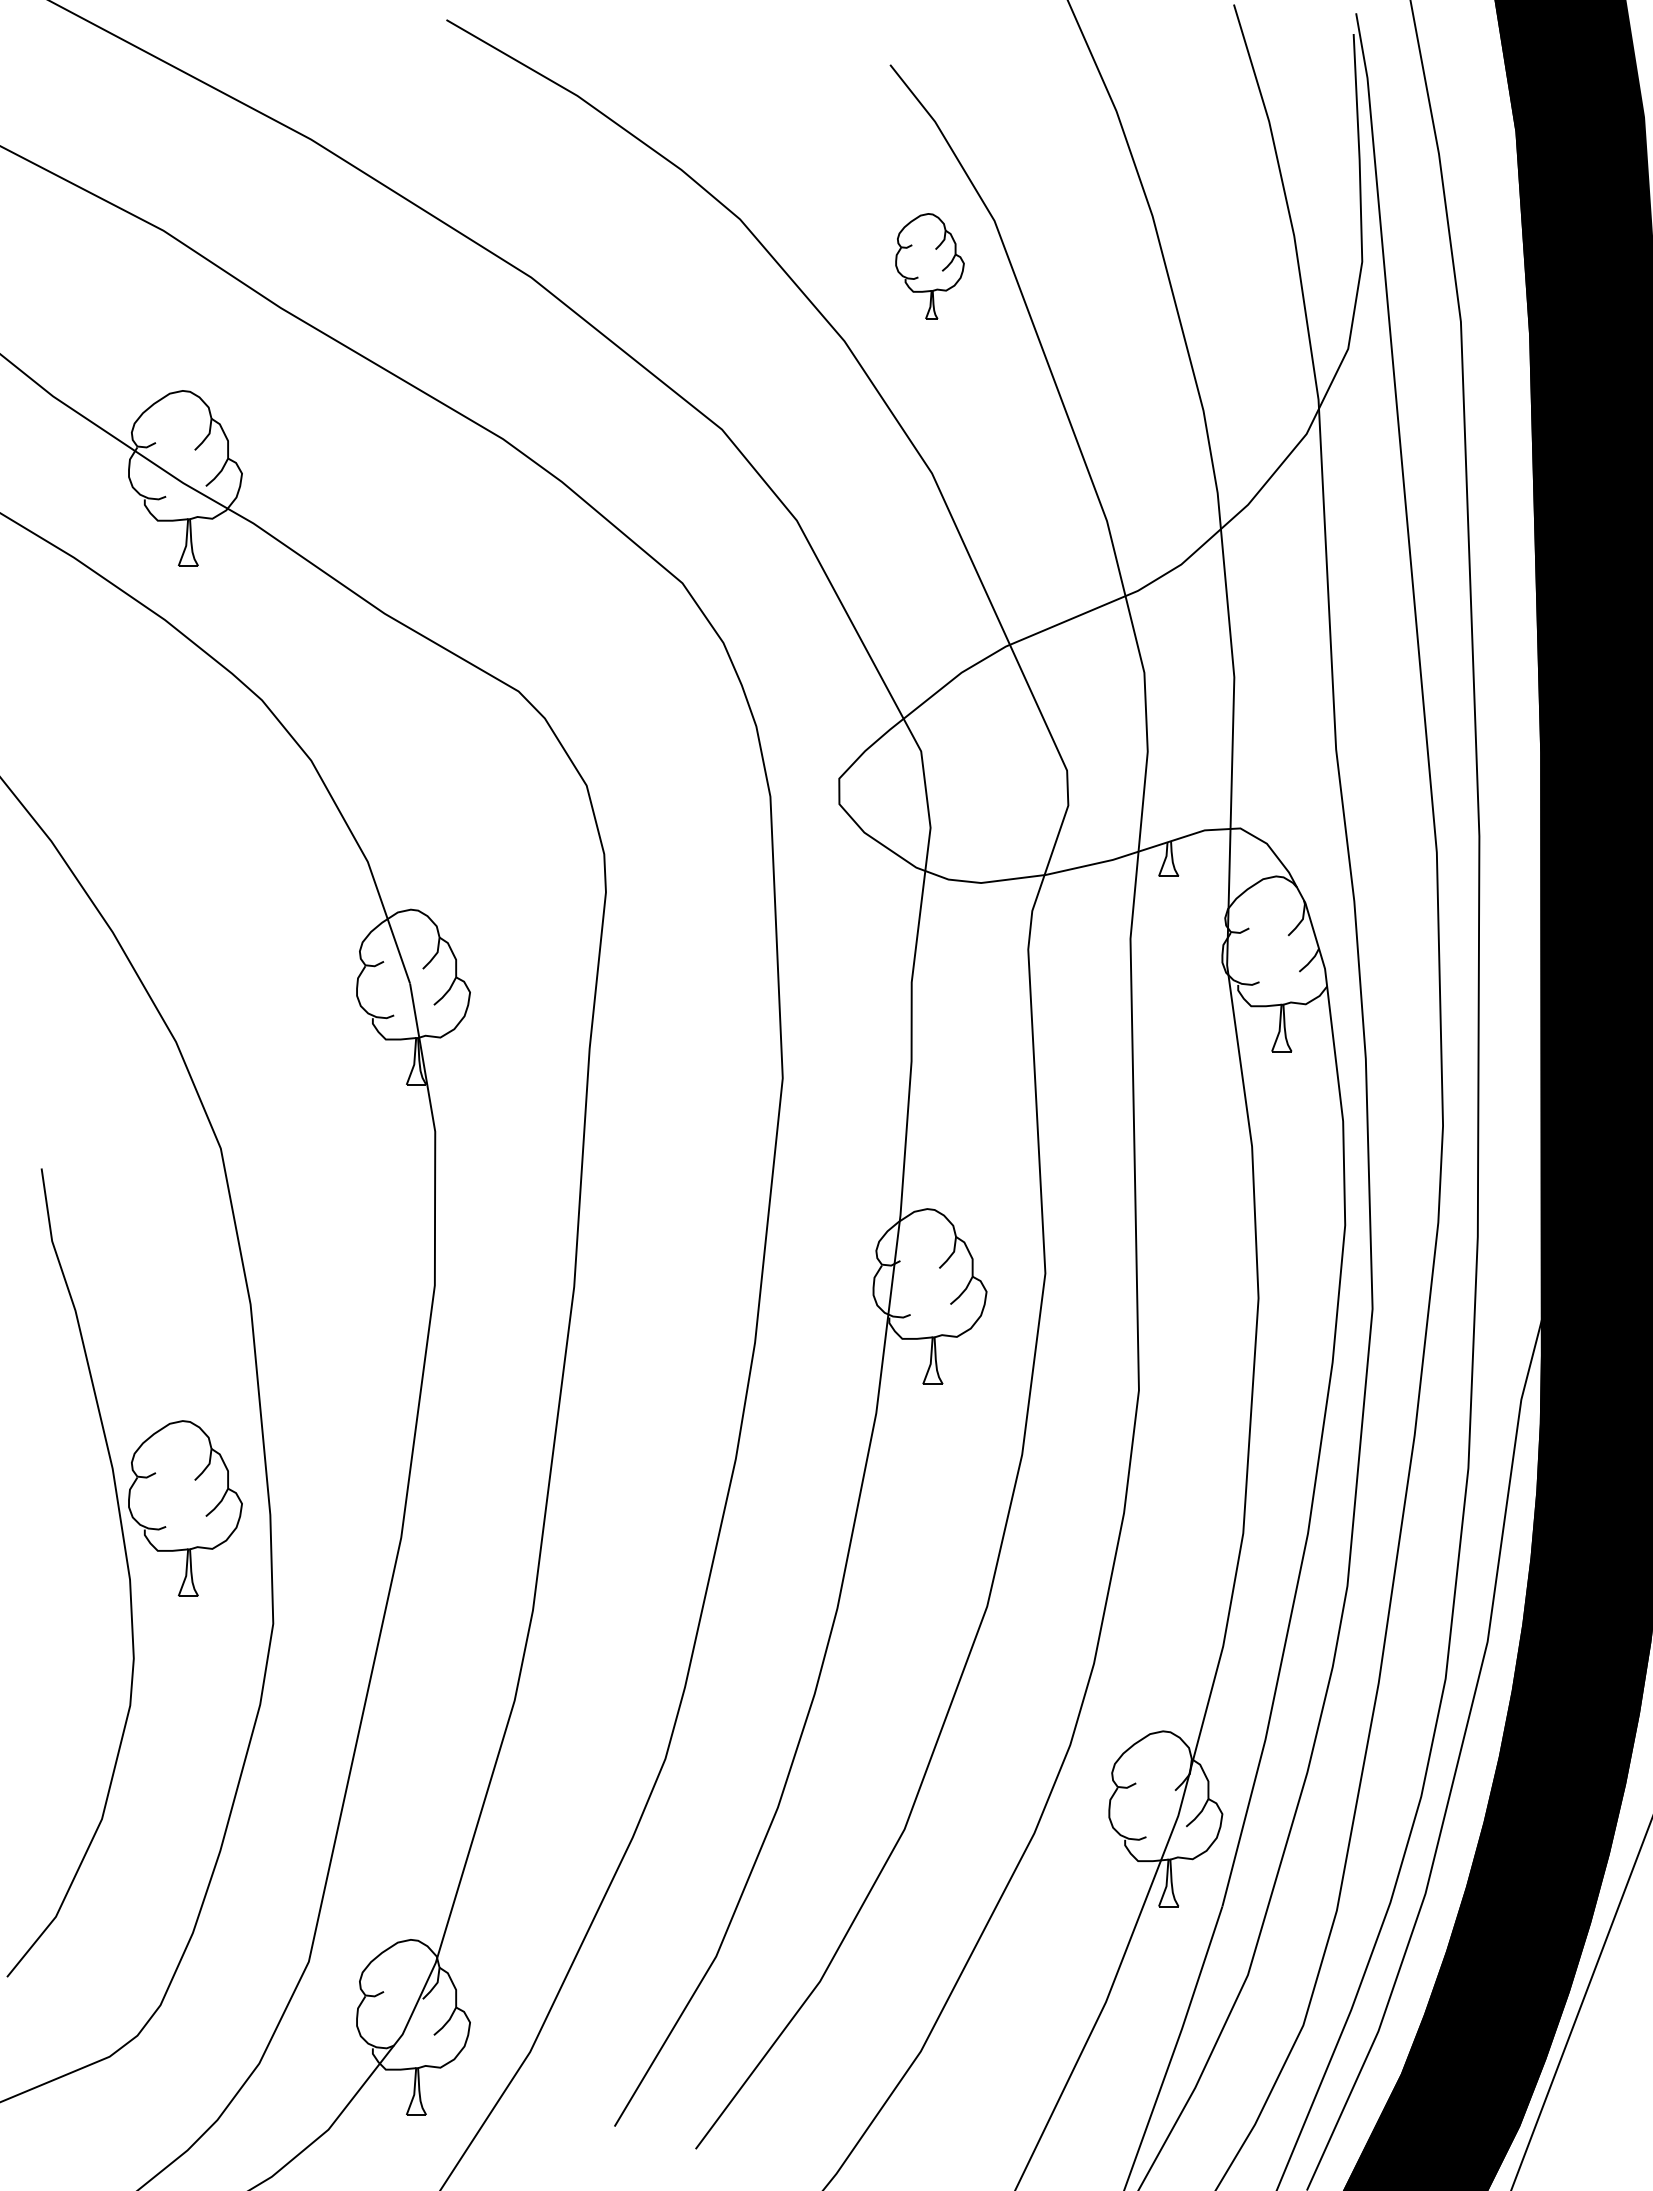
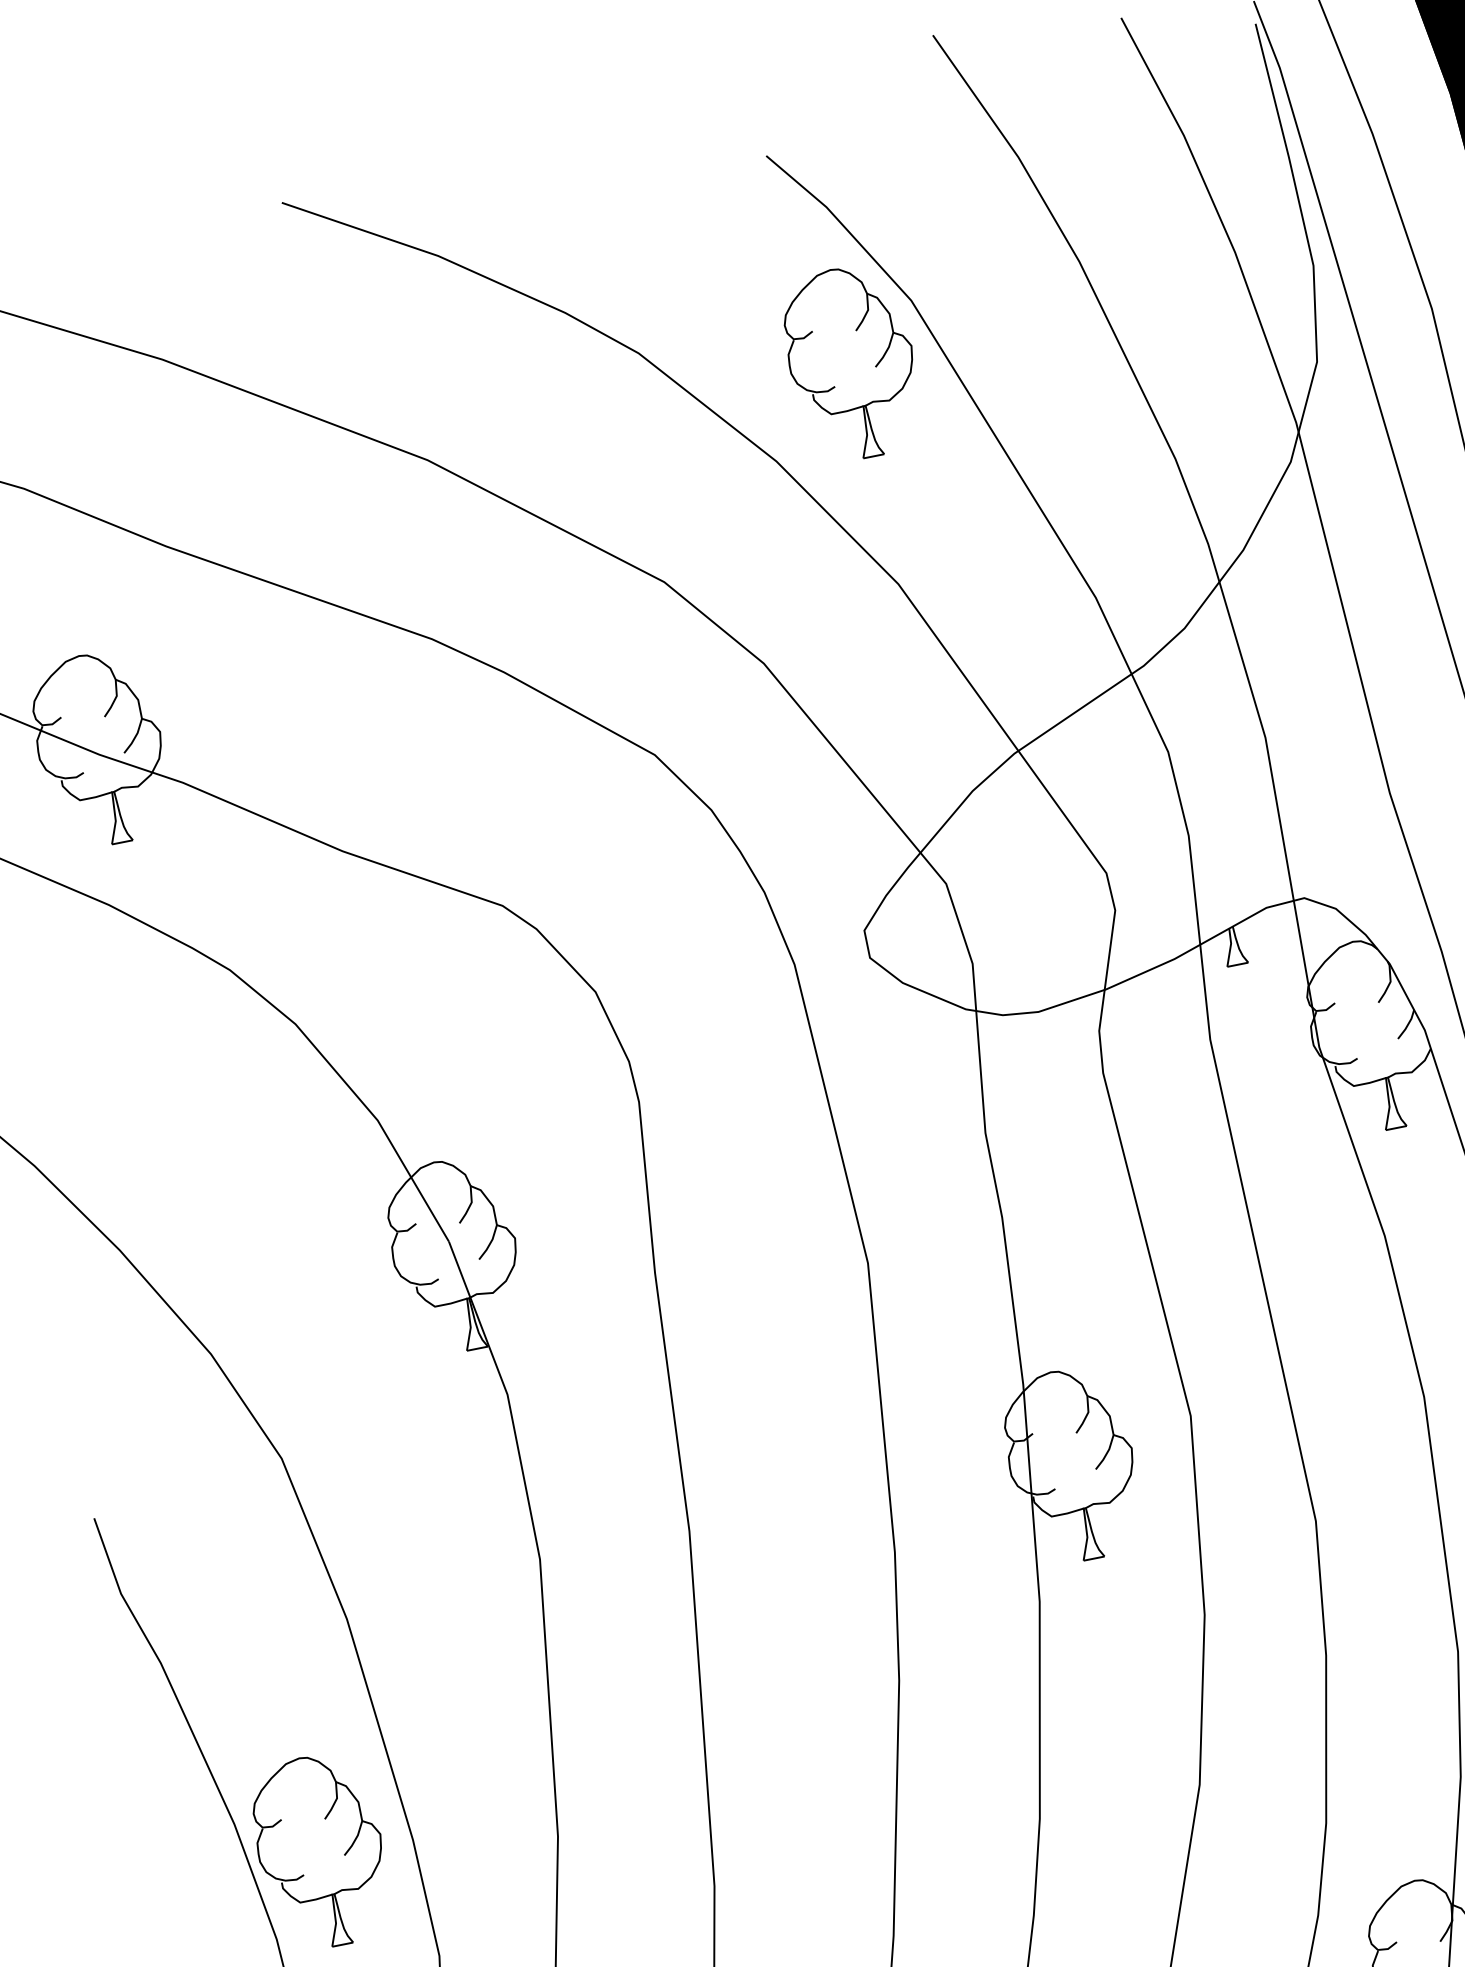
part: (929, 266) -> (851, 363), size x1.67

